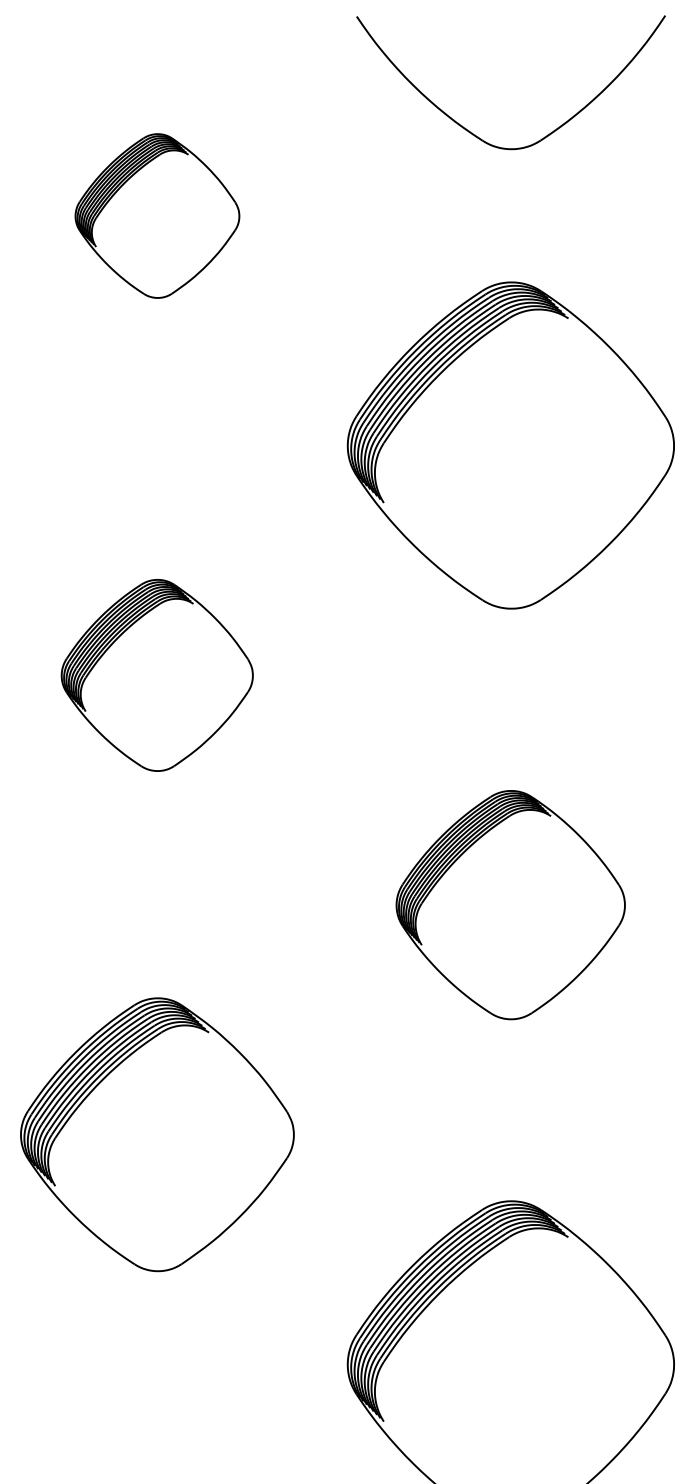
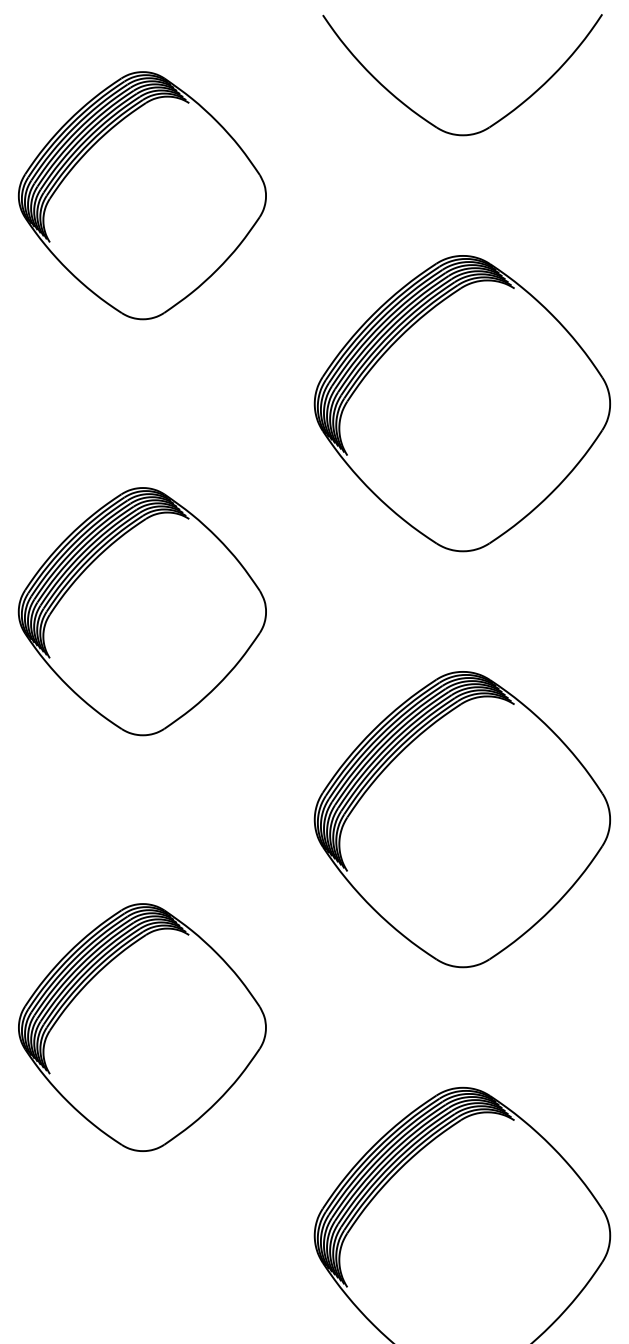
part: (157, 215) -> (142, 195), size x1.67
part: (156, 675) -> (141, 611), size x1.43
part: (509, 904) -> (461, 819), size x1.43

